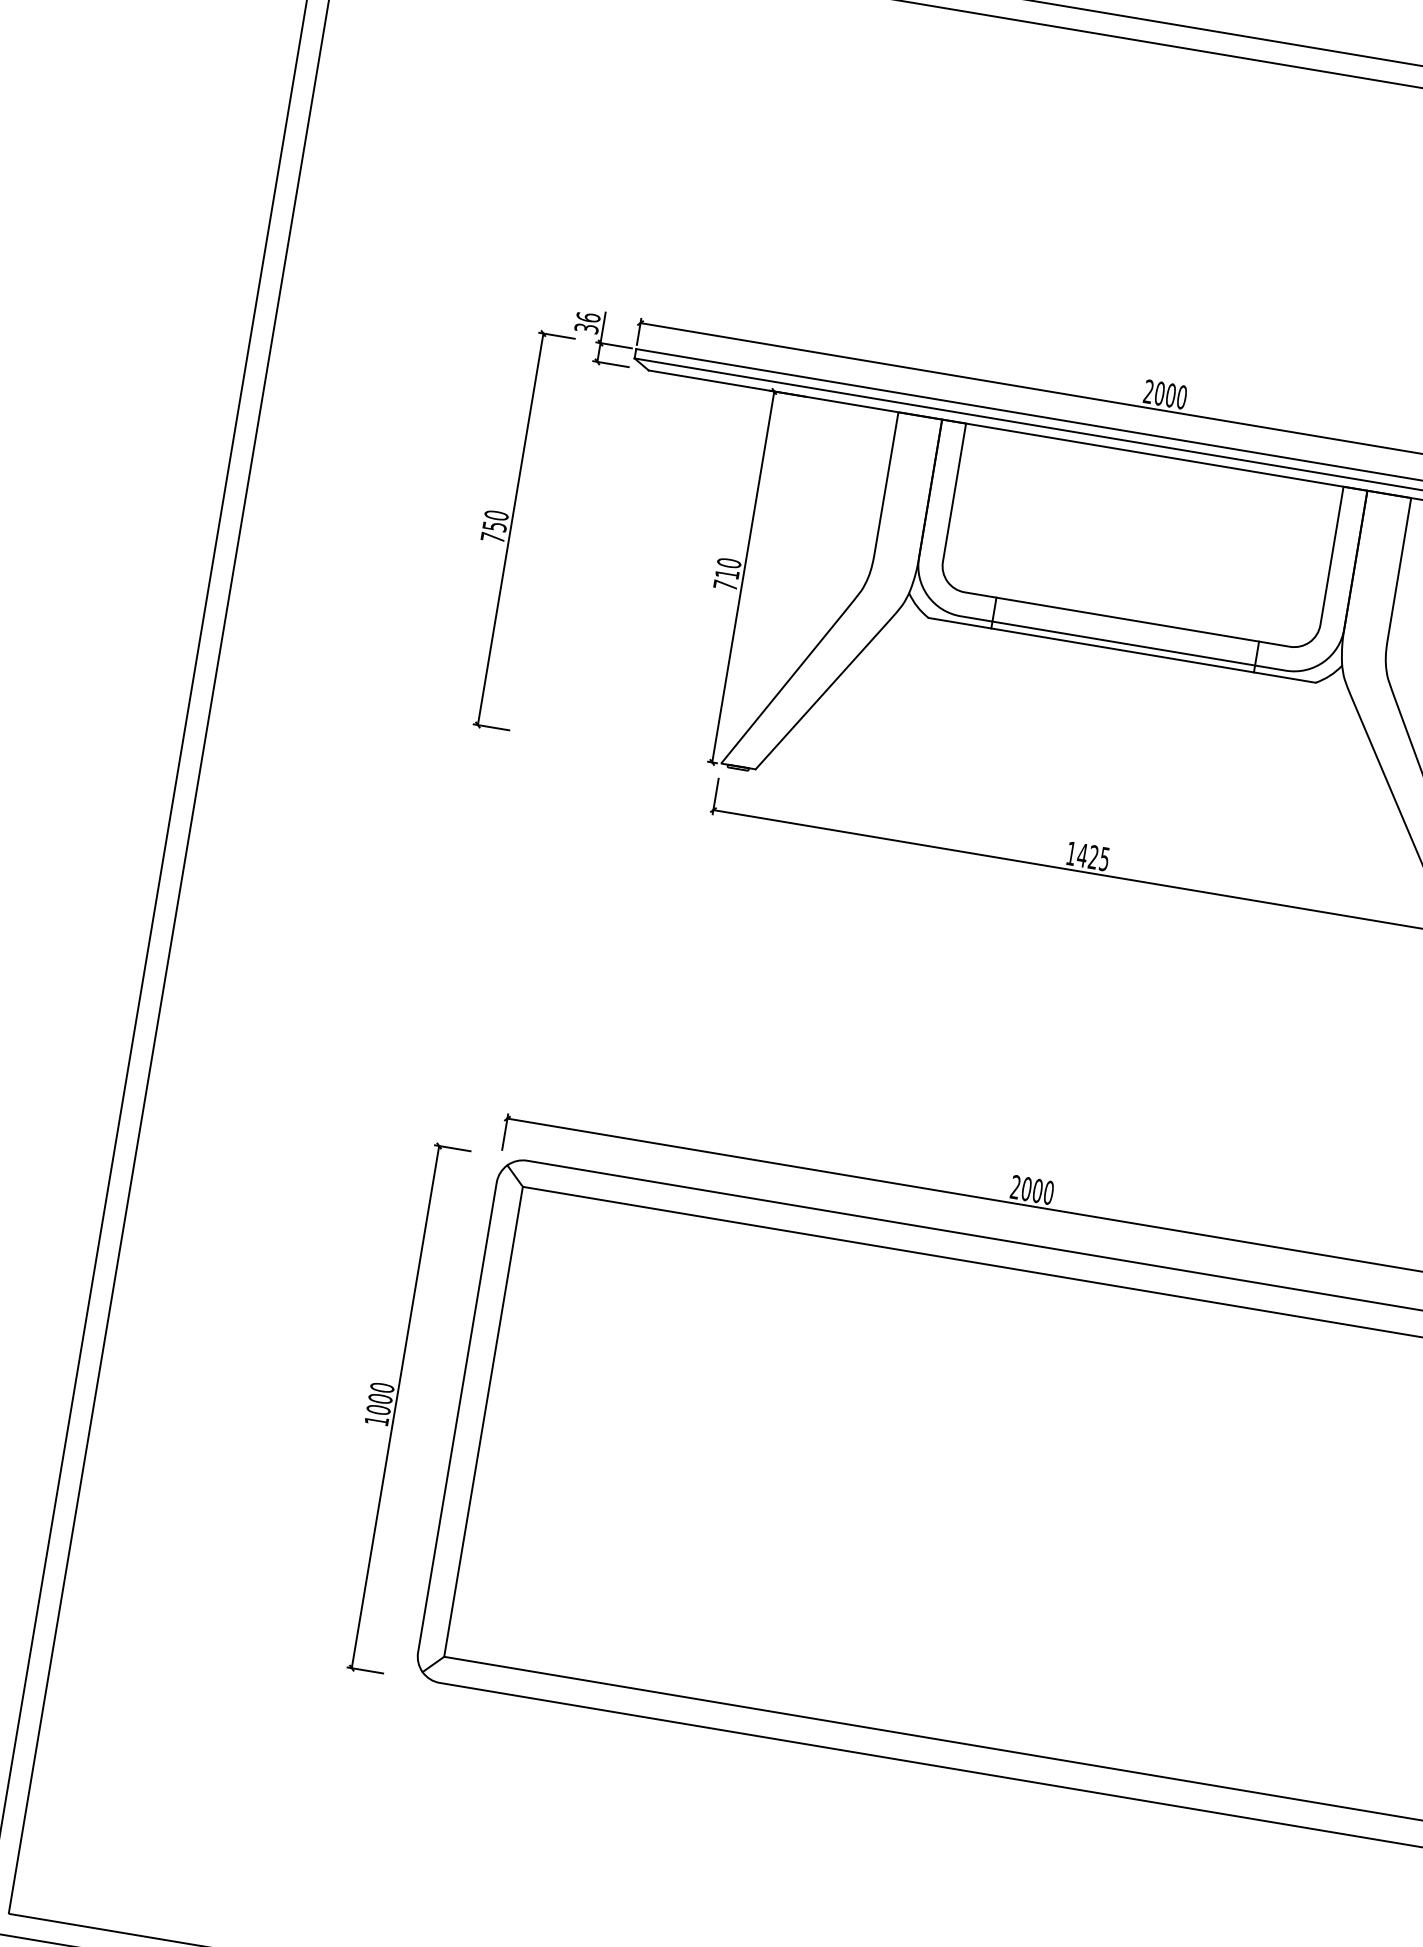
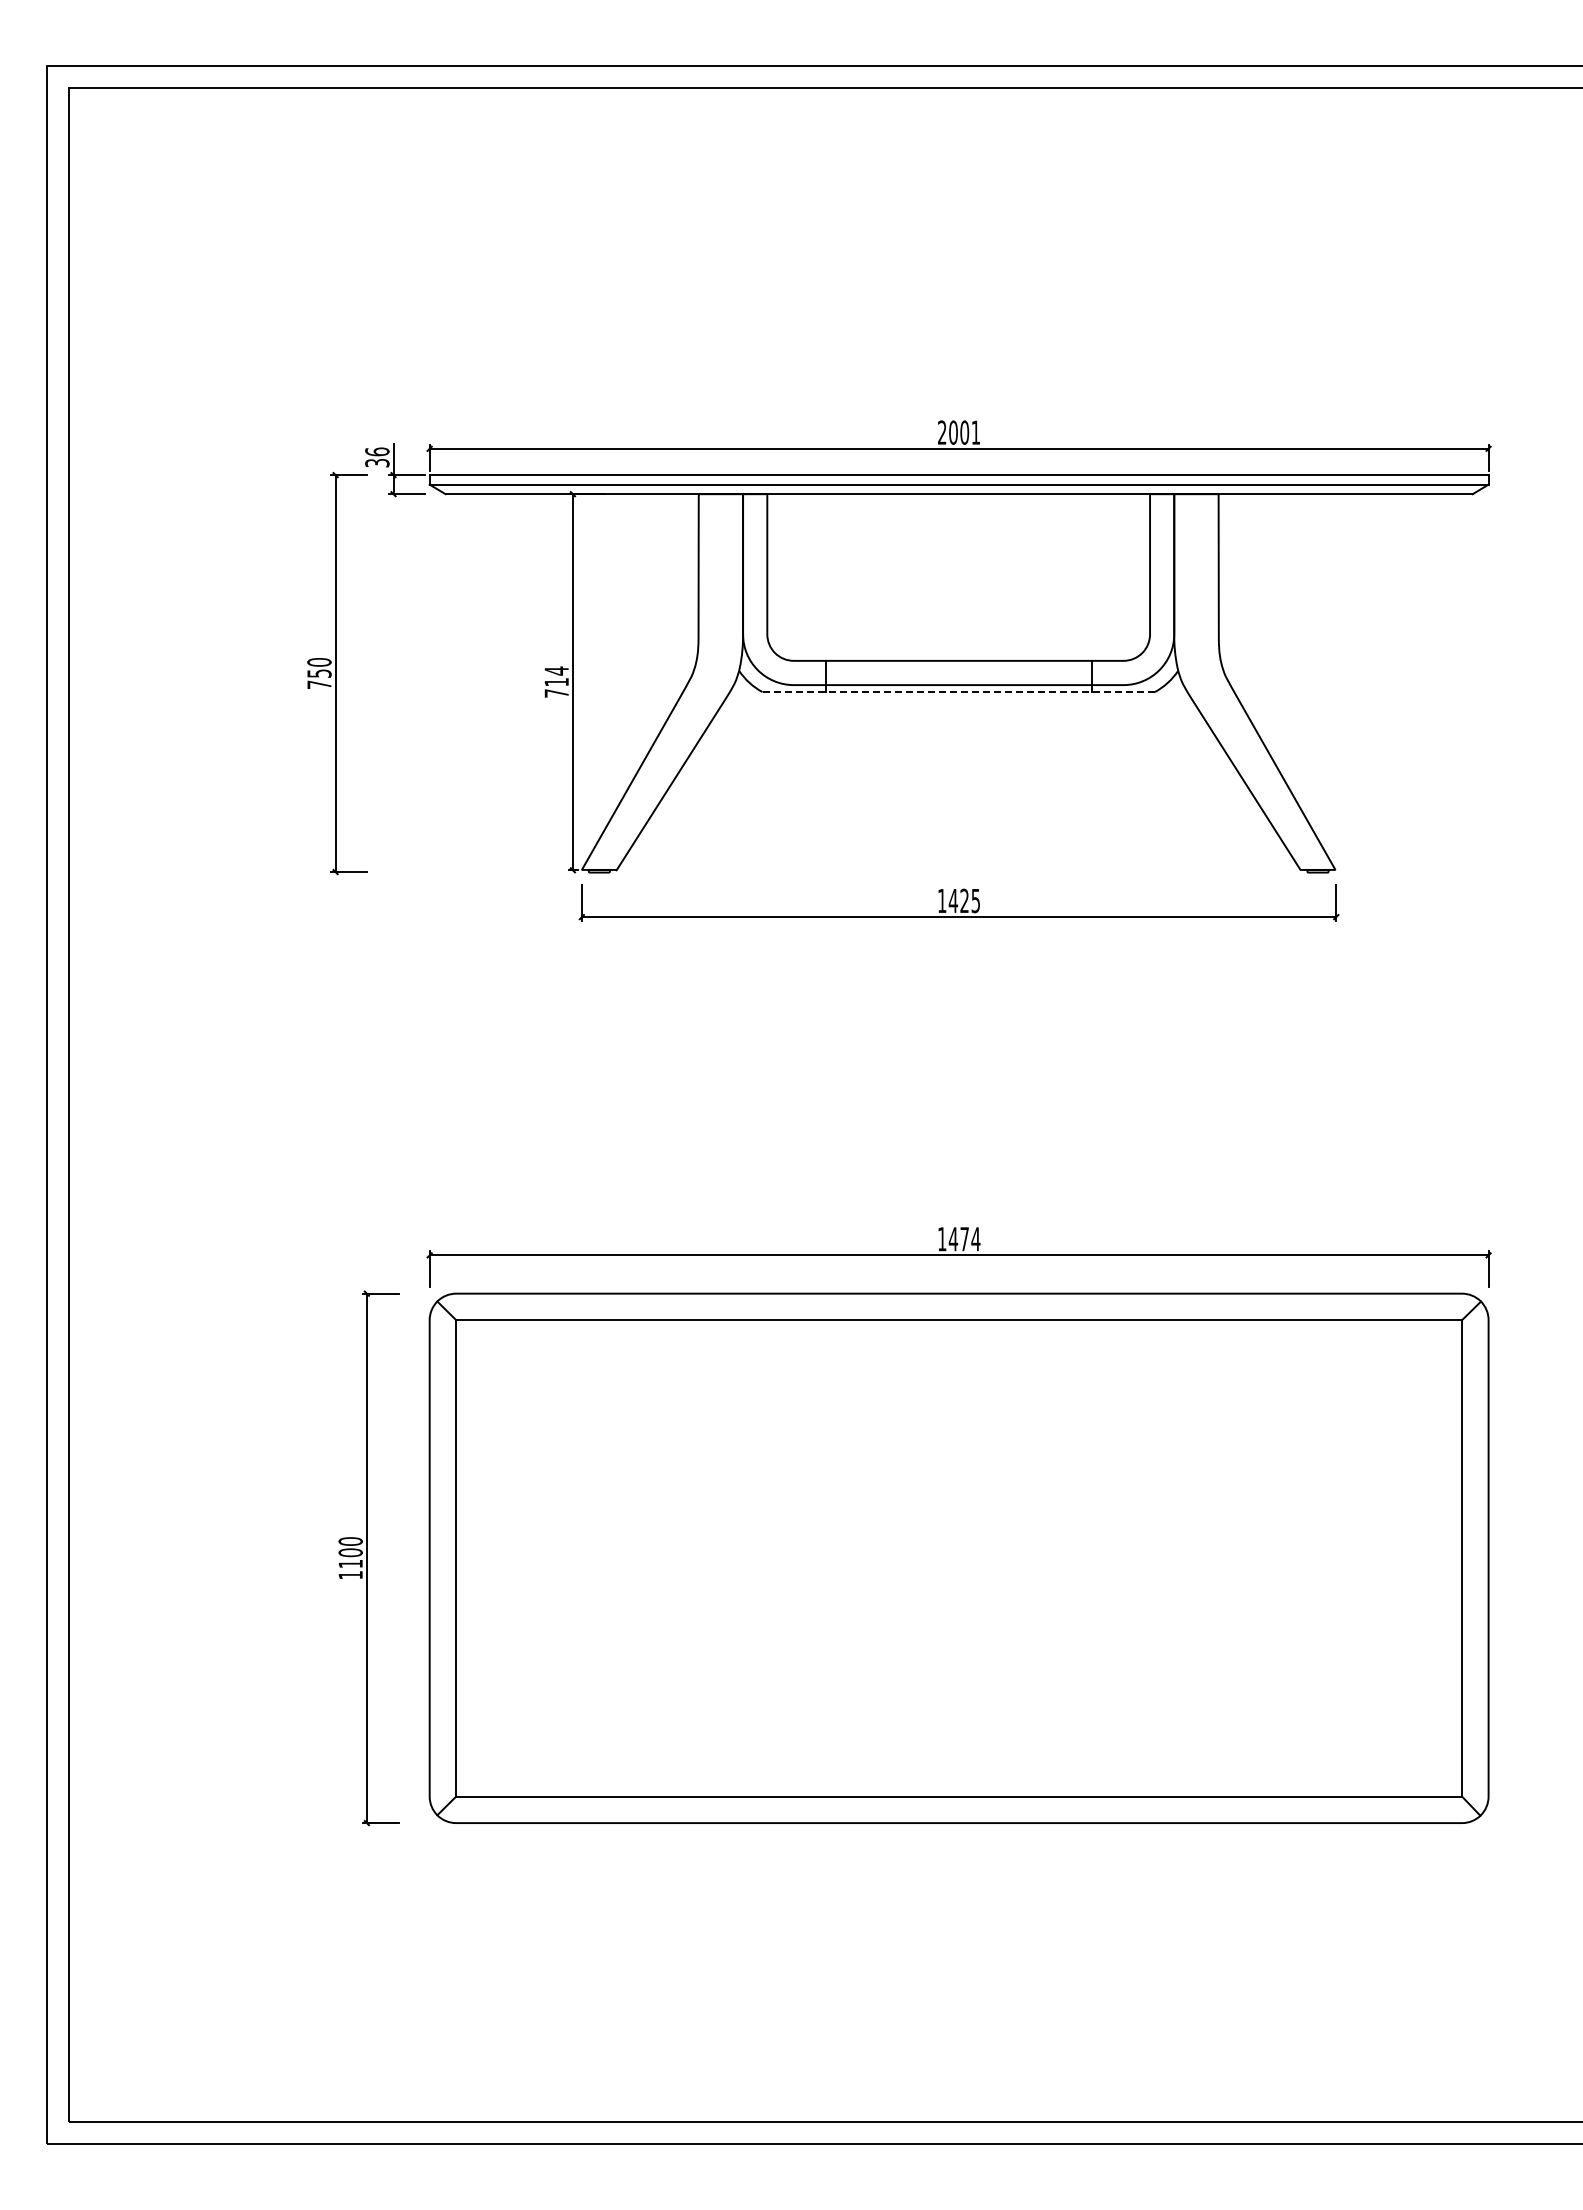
text: (1181, 397) -> (975, 432), 2000 -> 2001
text: (729, 562) -> (556, 670), 710 -> 714
line: (1122, 650) -> (959, 692), solid -> dashed
text: (1032, 1190) -> (959, 1239), 2000 -> 1474
text: (378, 1409) -> (350, 1563), 1000 -> 1100

